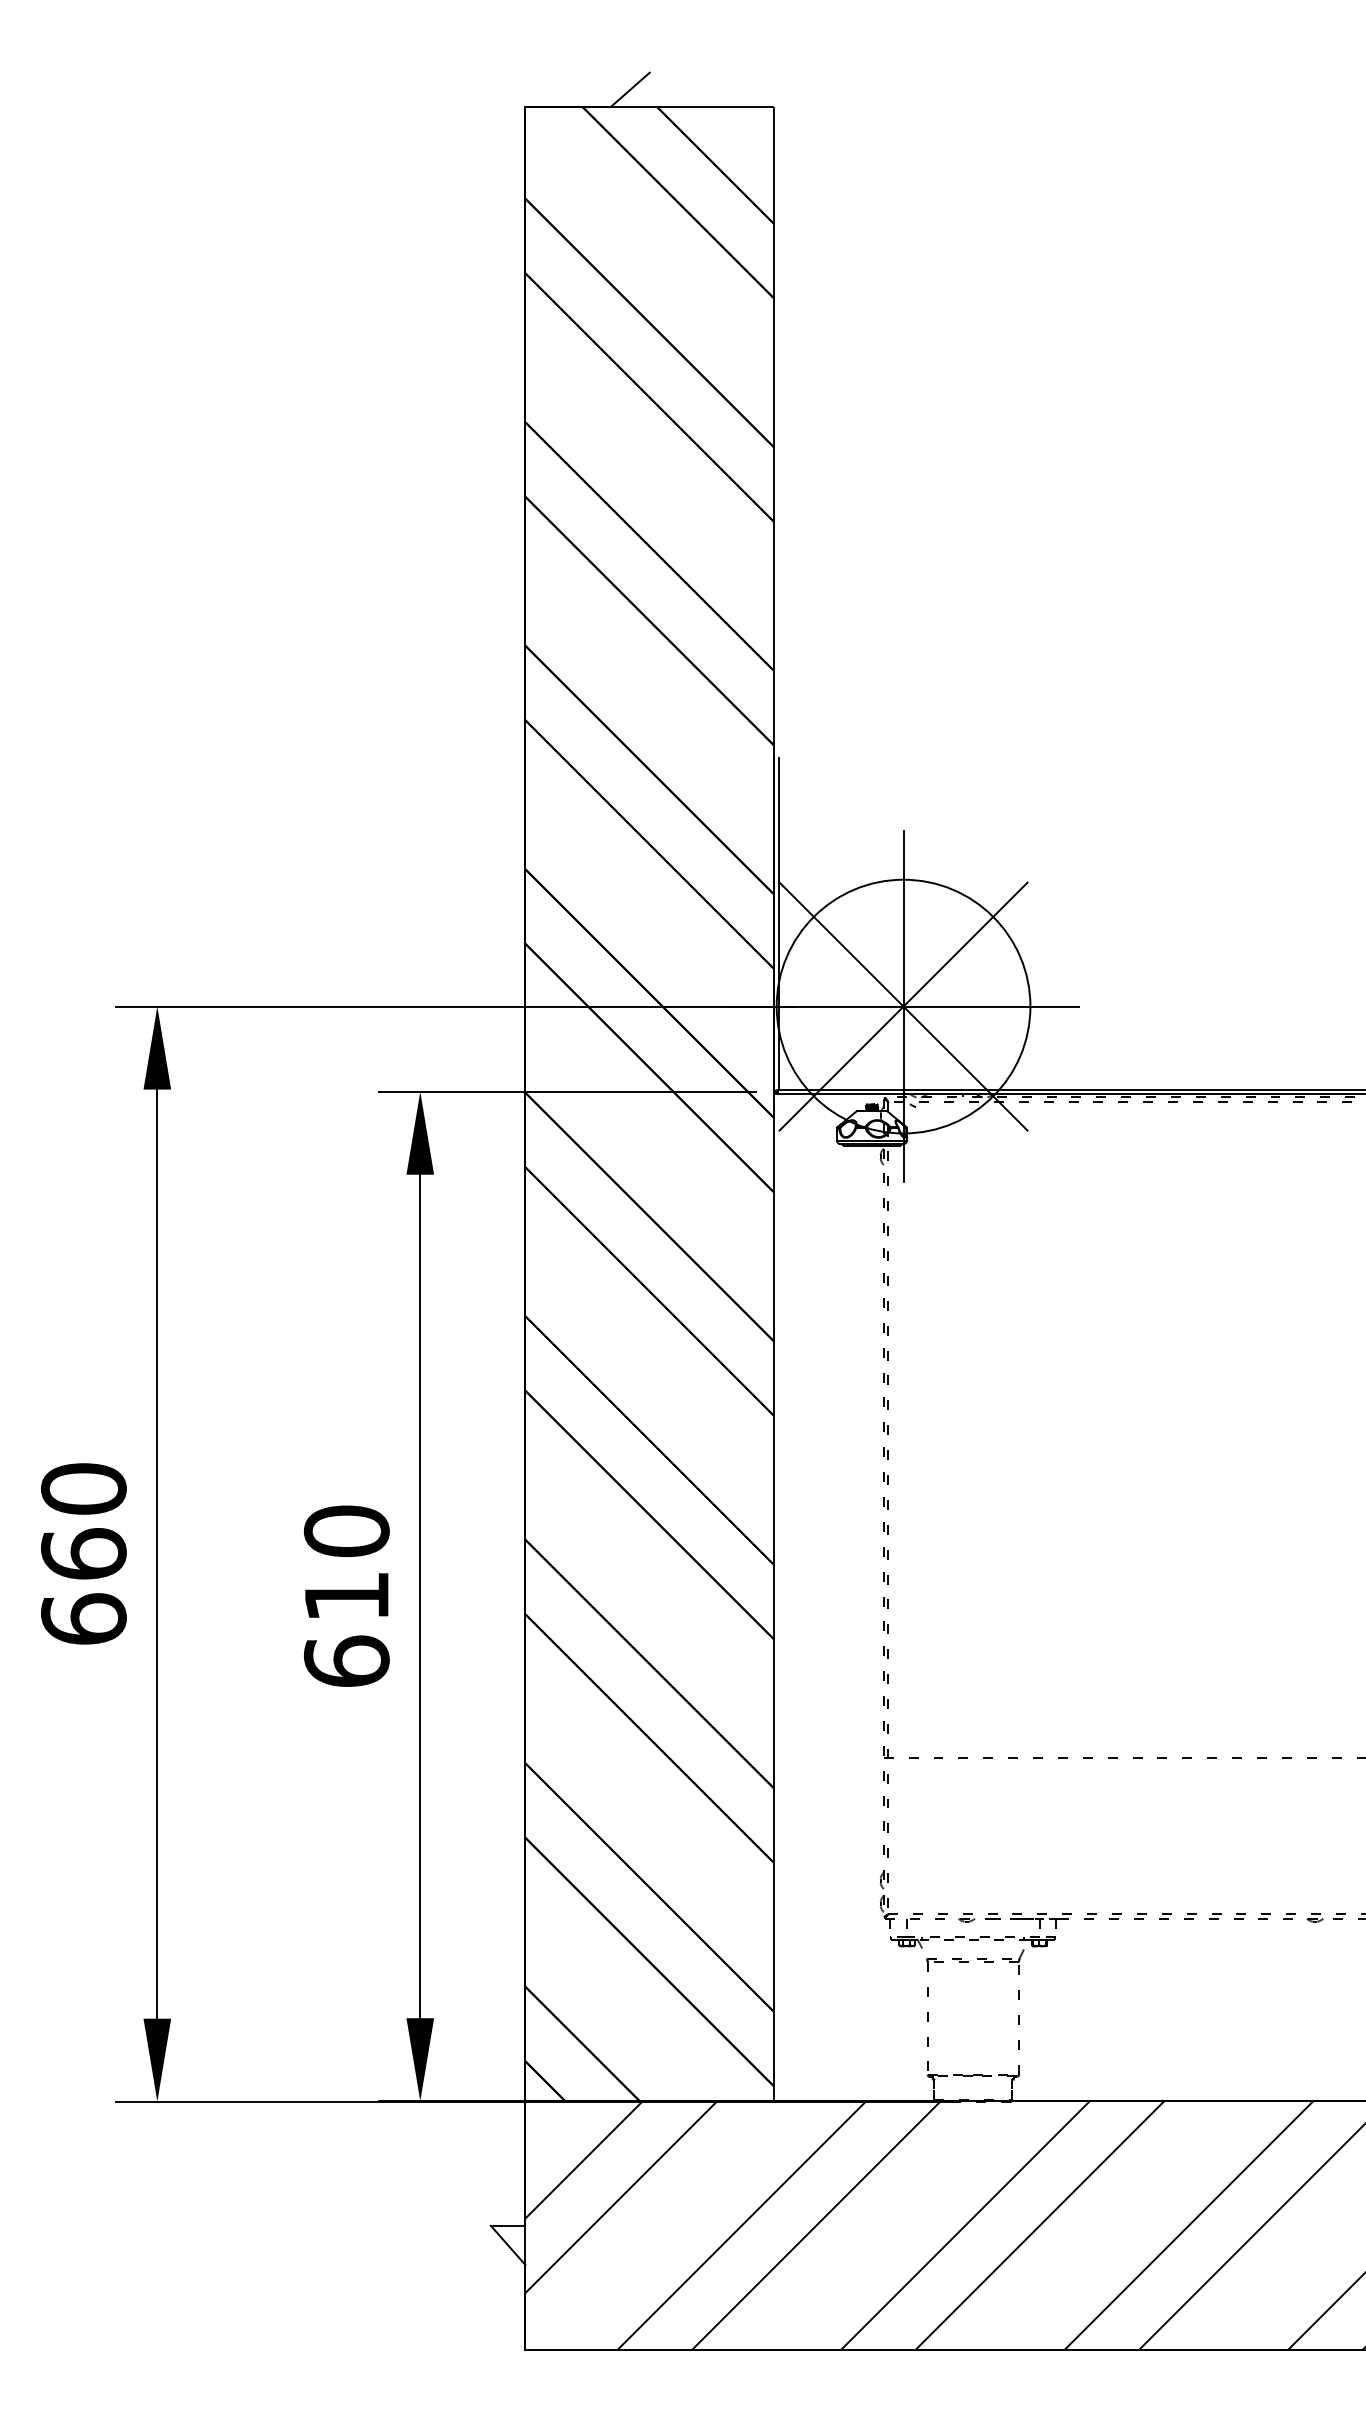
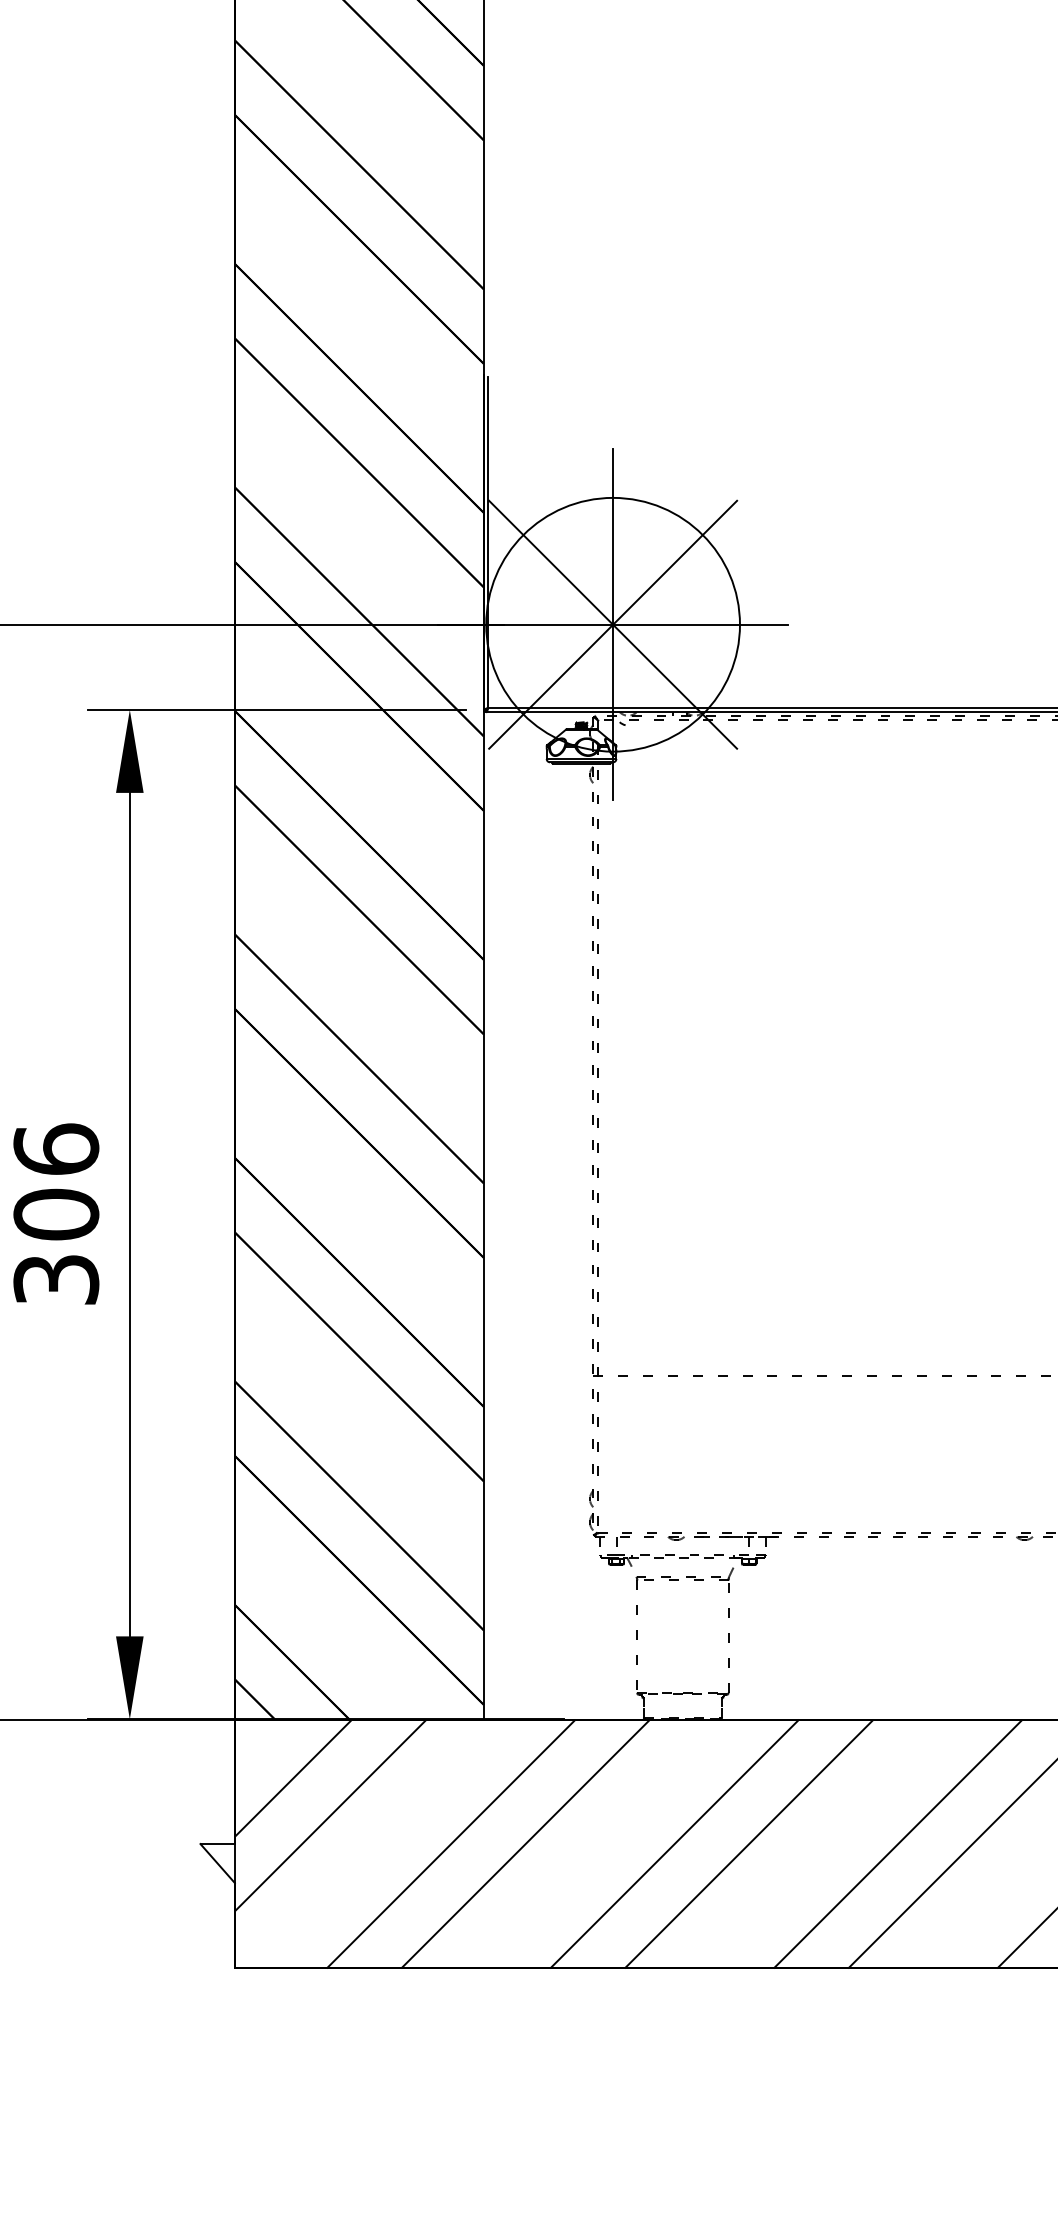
text: (346, 1595) -> (56, 1213), 610 -> 306

